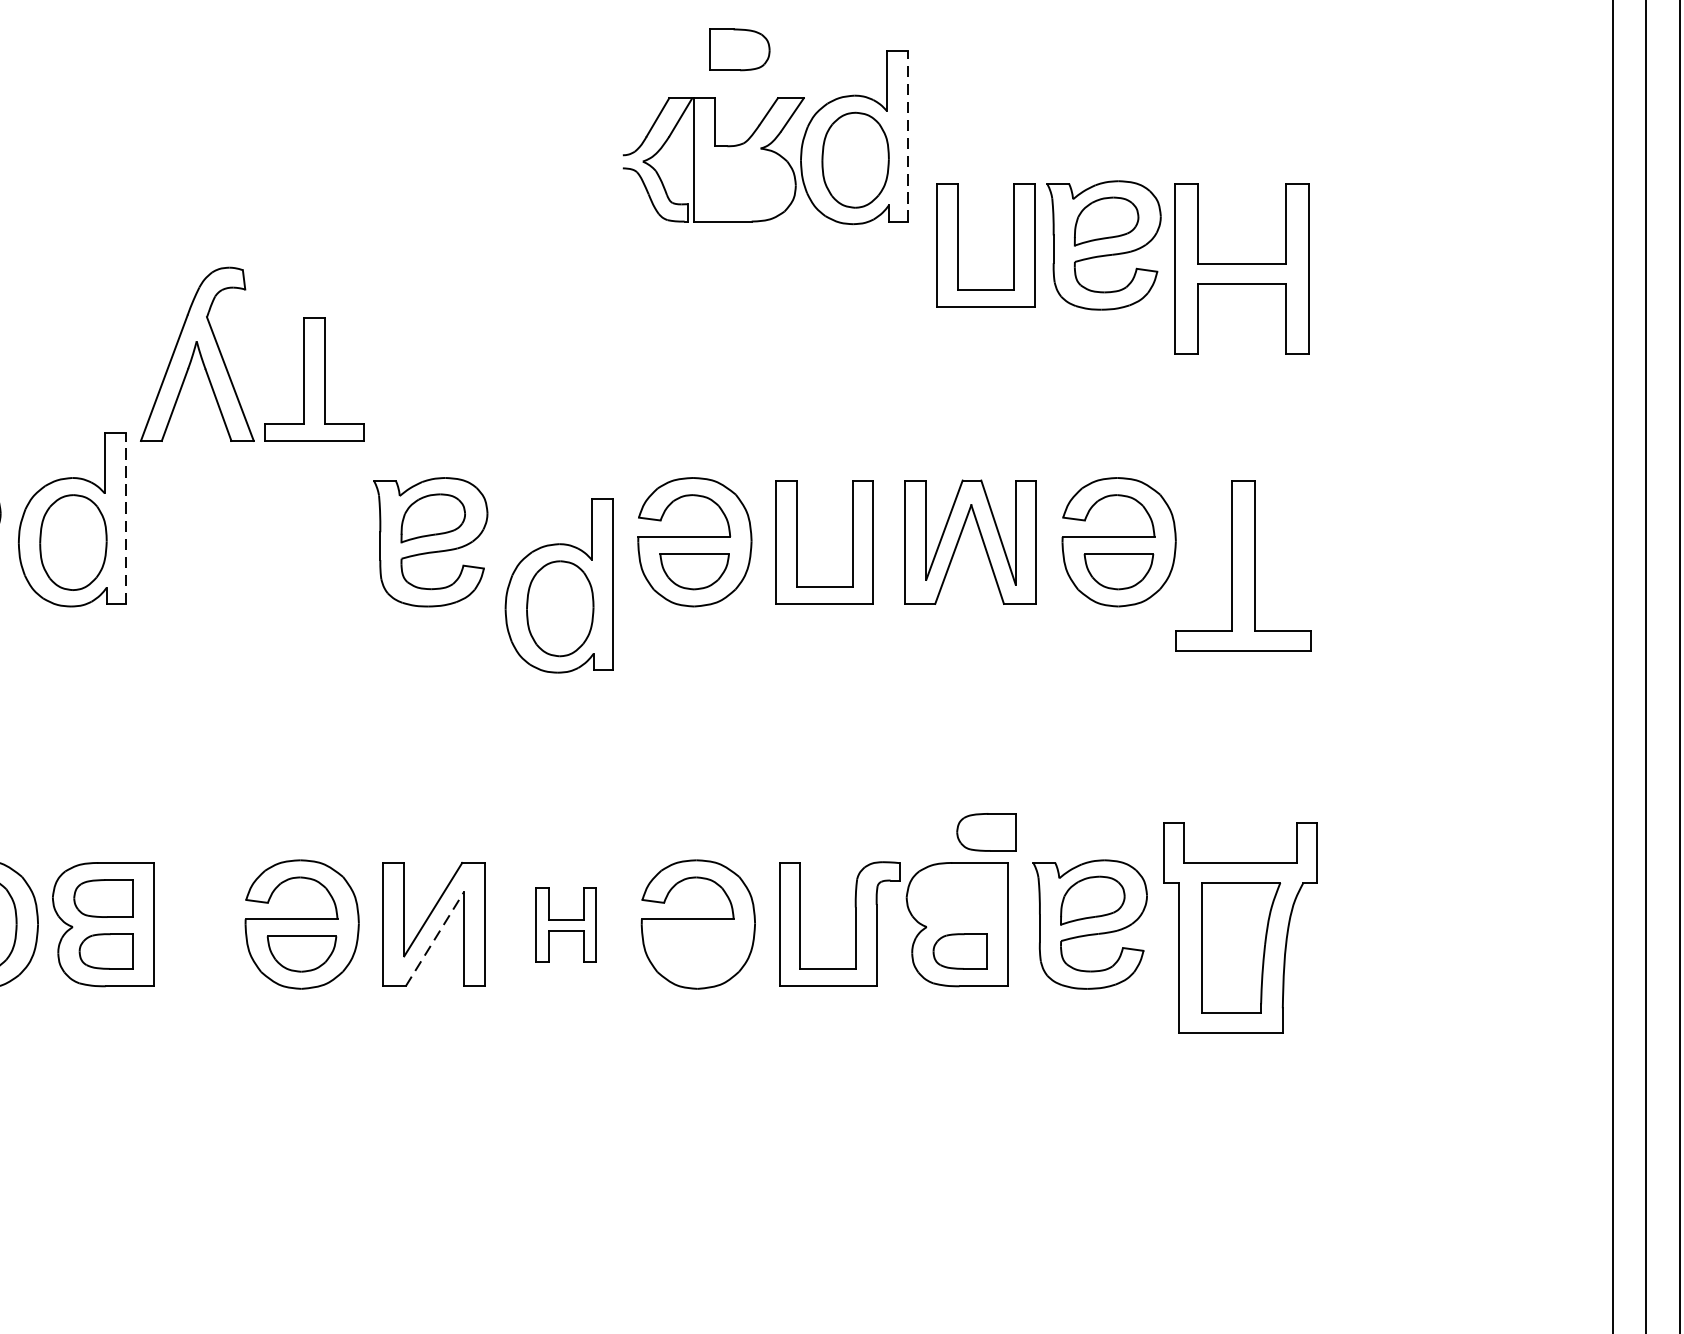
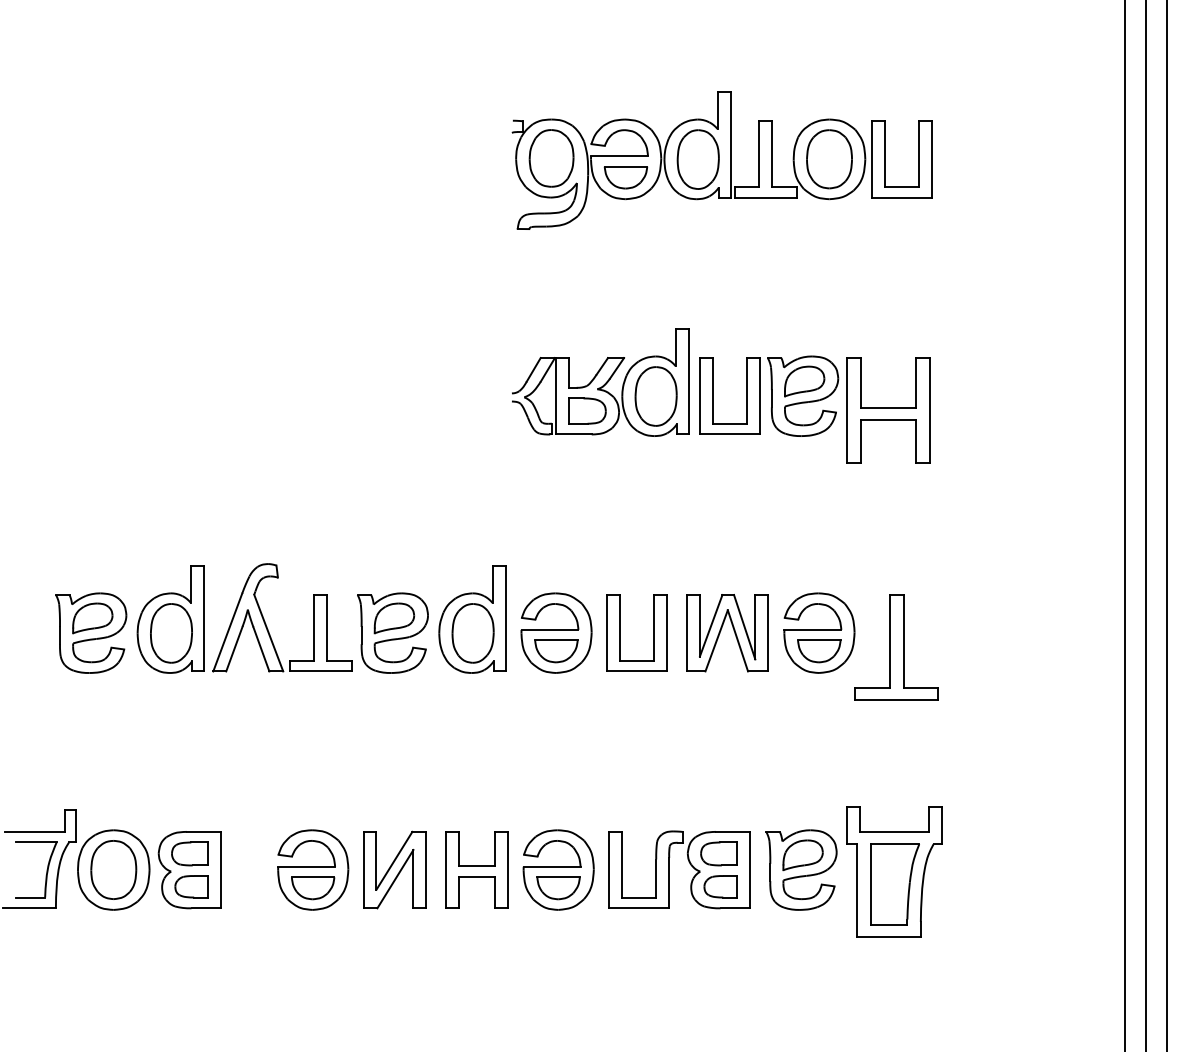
part: (740, 48) -> (587, 410), moved
line: (907, 136) -> (688, 381), dashed -> solid
part: (1122, 255) -> (814, 402), moved
part: (226, 363) -> (266, 623), moved
line: (125, 518) -> (203, 618), dashed -> solid
part: (559, 586) -> (472, 619), moved
part: (985, 831) -> (718, 853), moved
part: (565, 923) -> (476, 869), size x1.67
line: (434, 938) -> (395, 878), dashed -> solid
part: (698, 954) -> (558, 888), added

